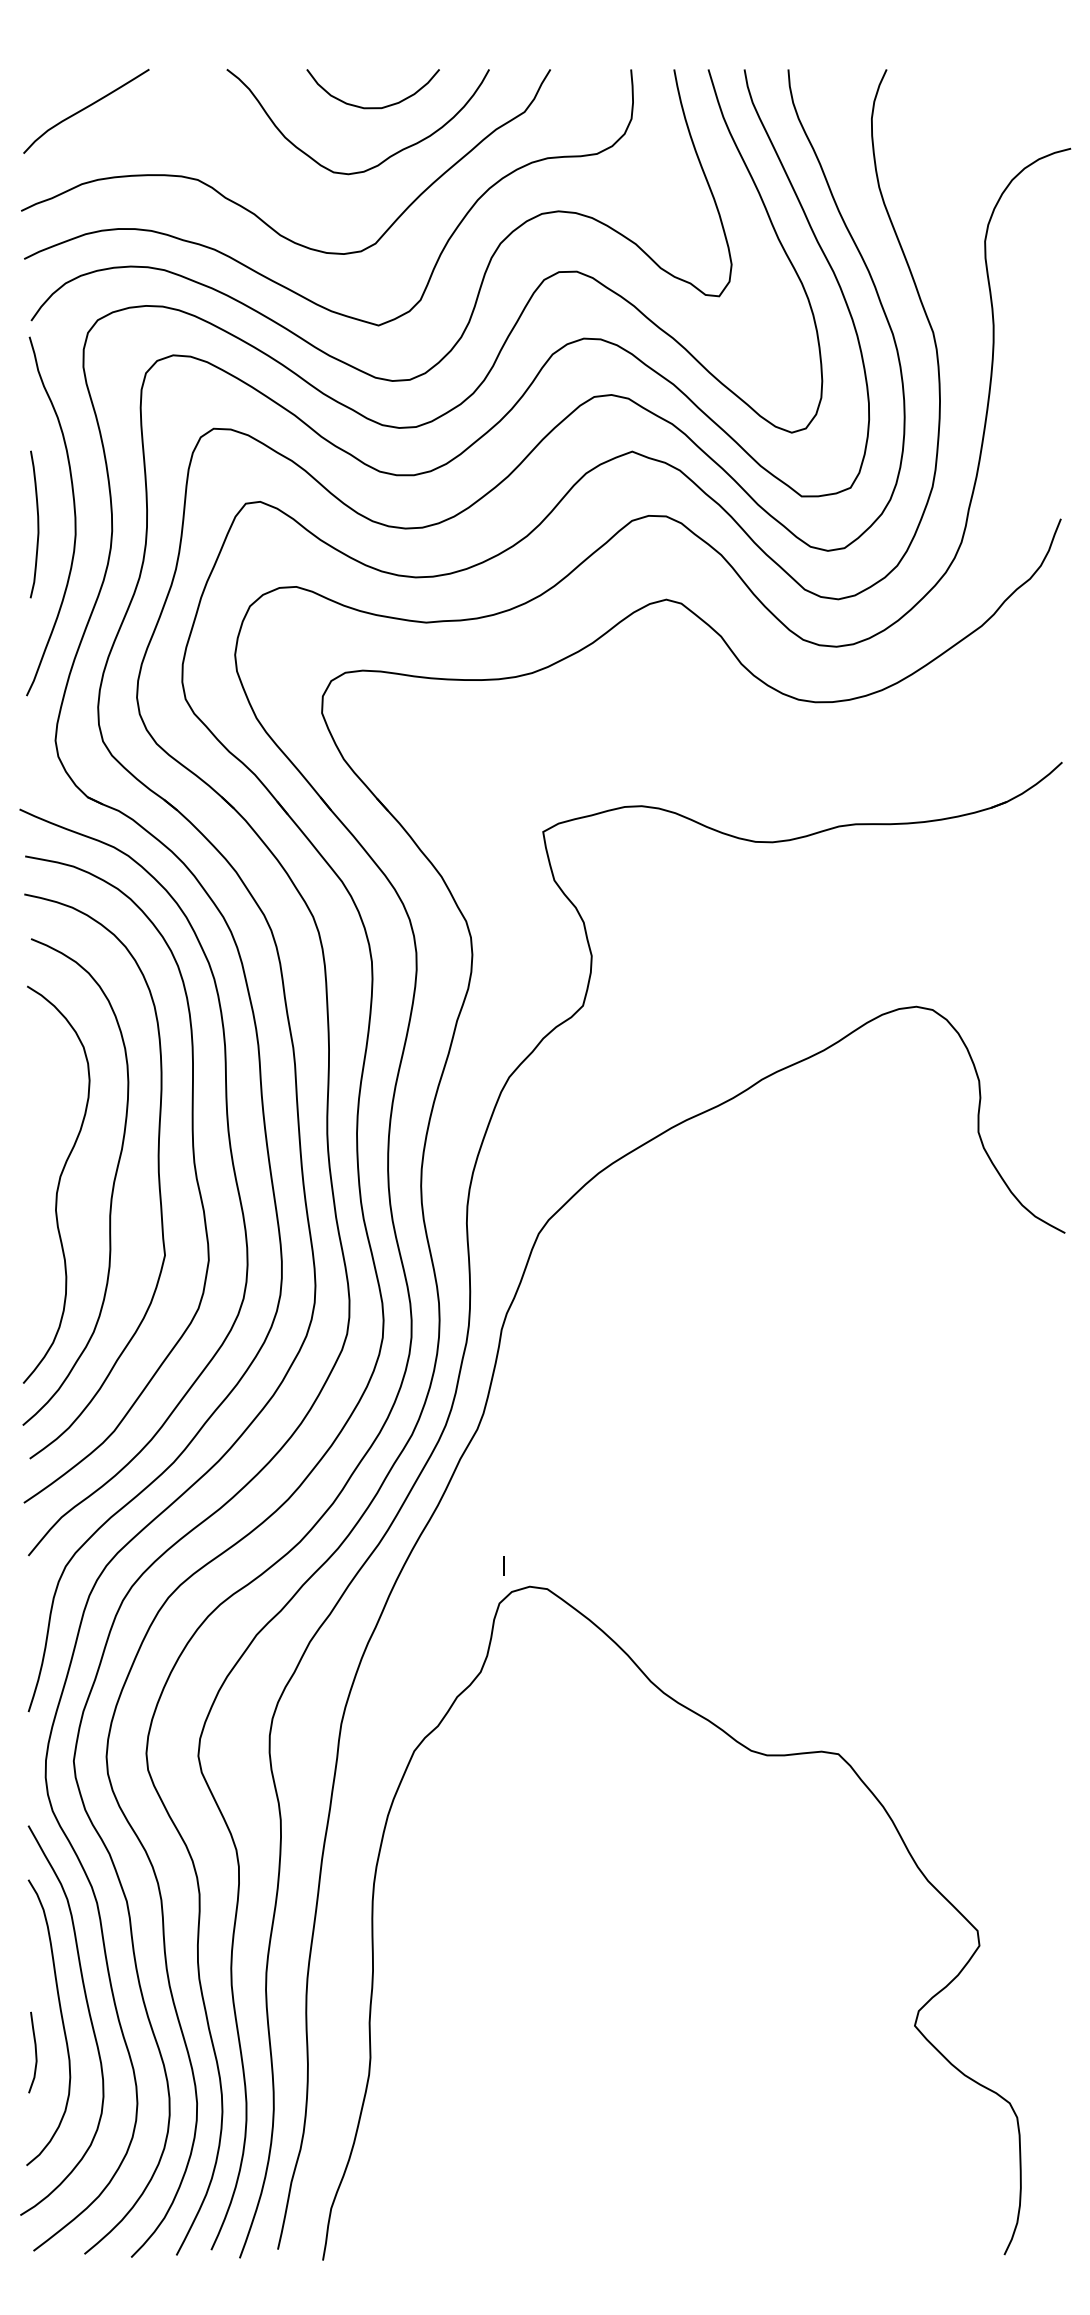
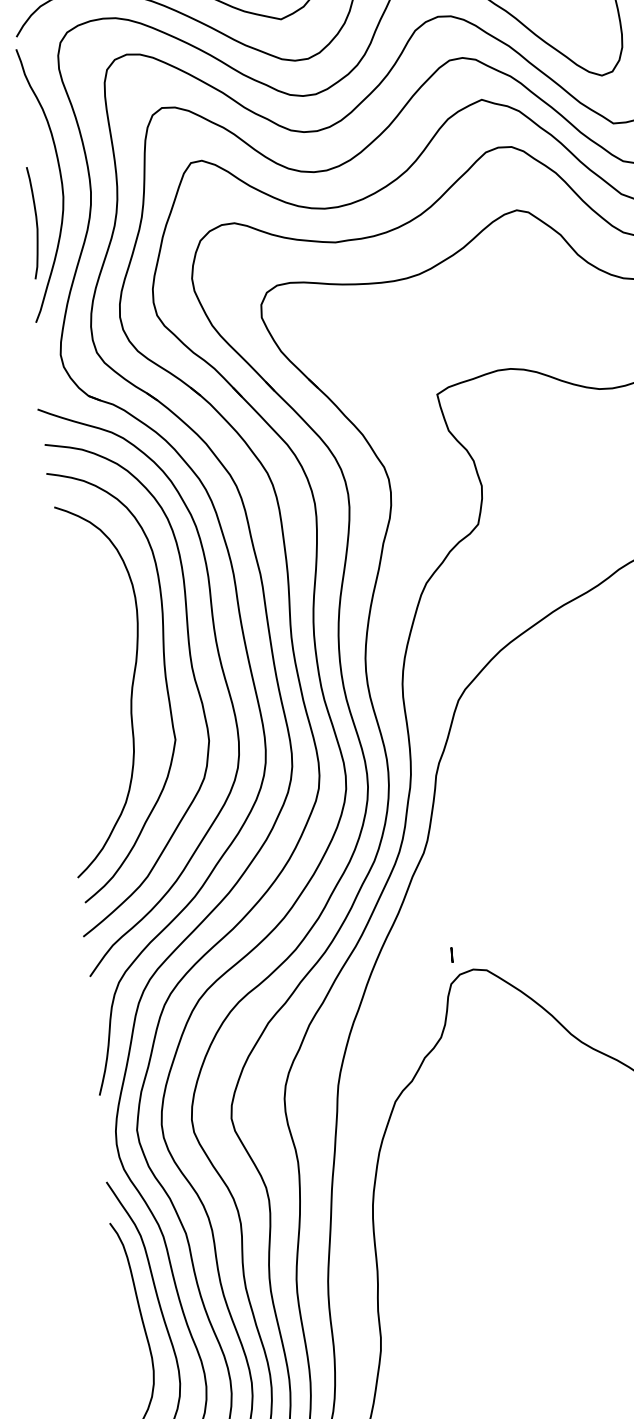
curve: (37, 524) -> (36, 222), moved
curve: (57, 1184) -> (89, 692), removed
curve: (35, 2052) -> (125, 1354), removed

